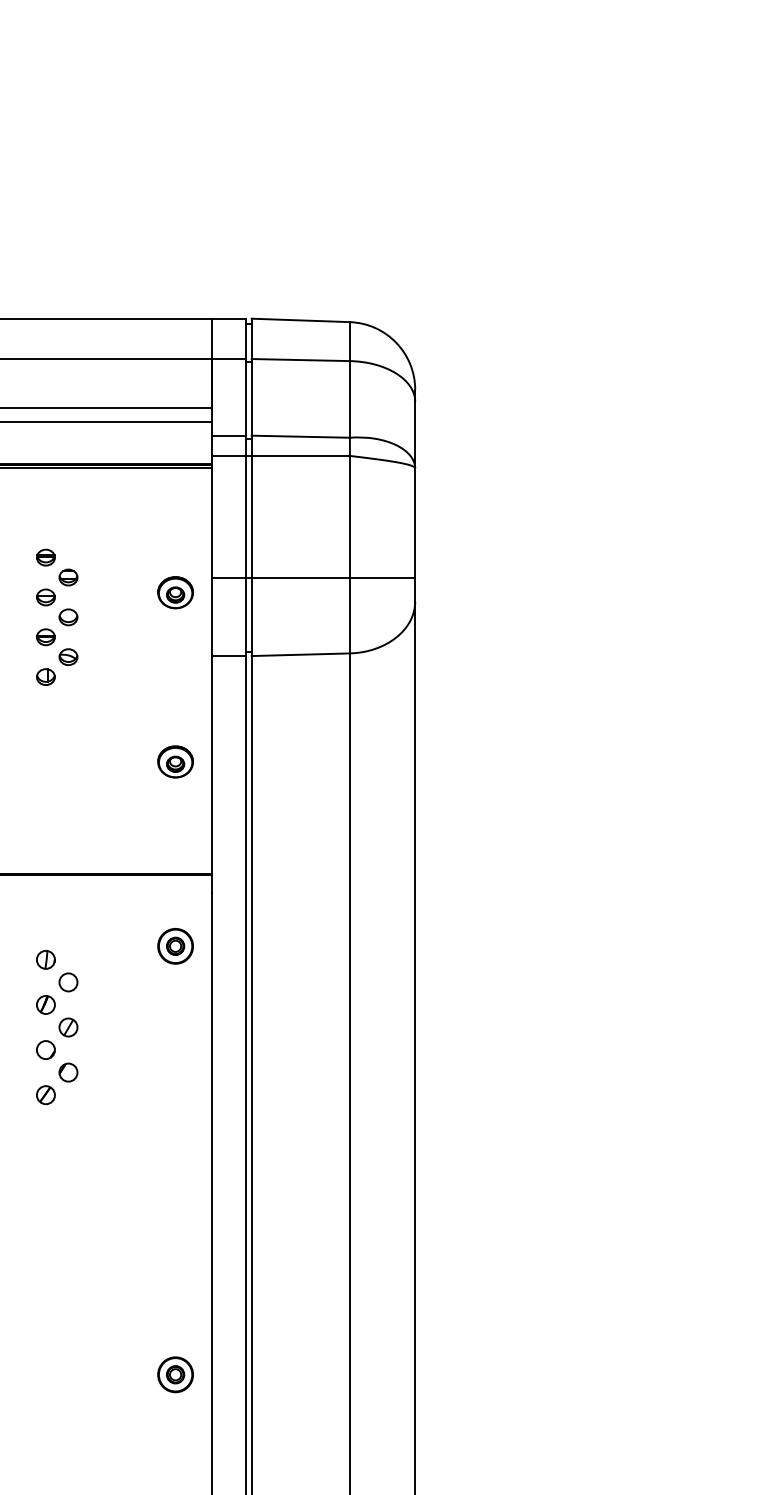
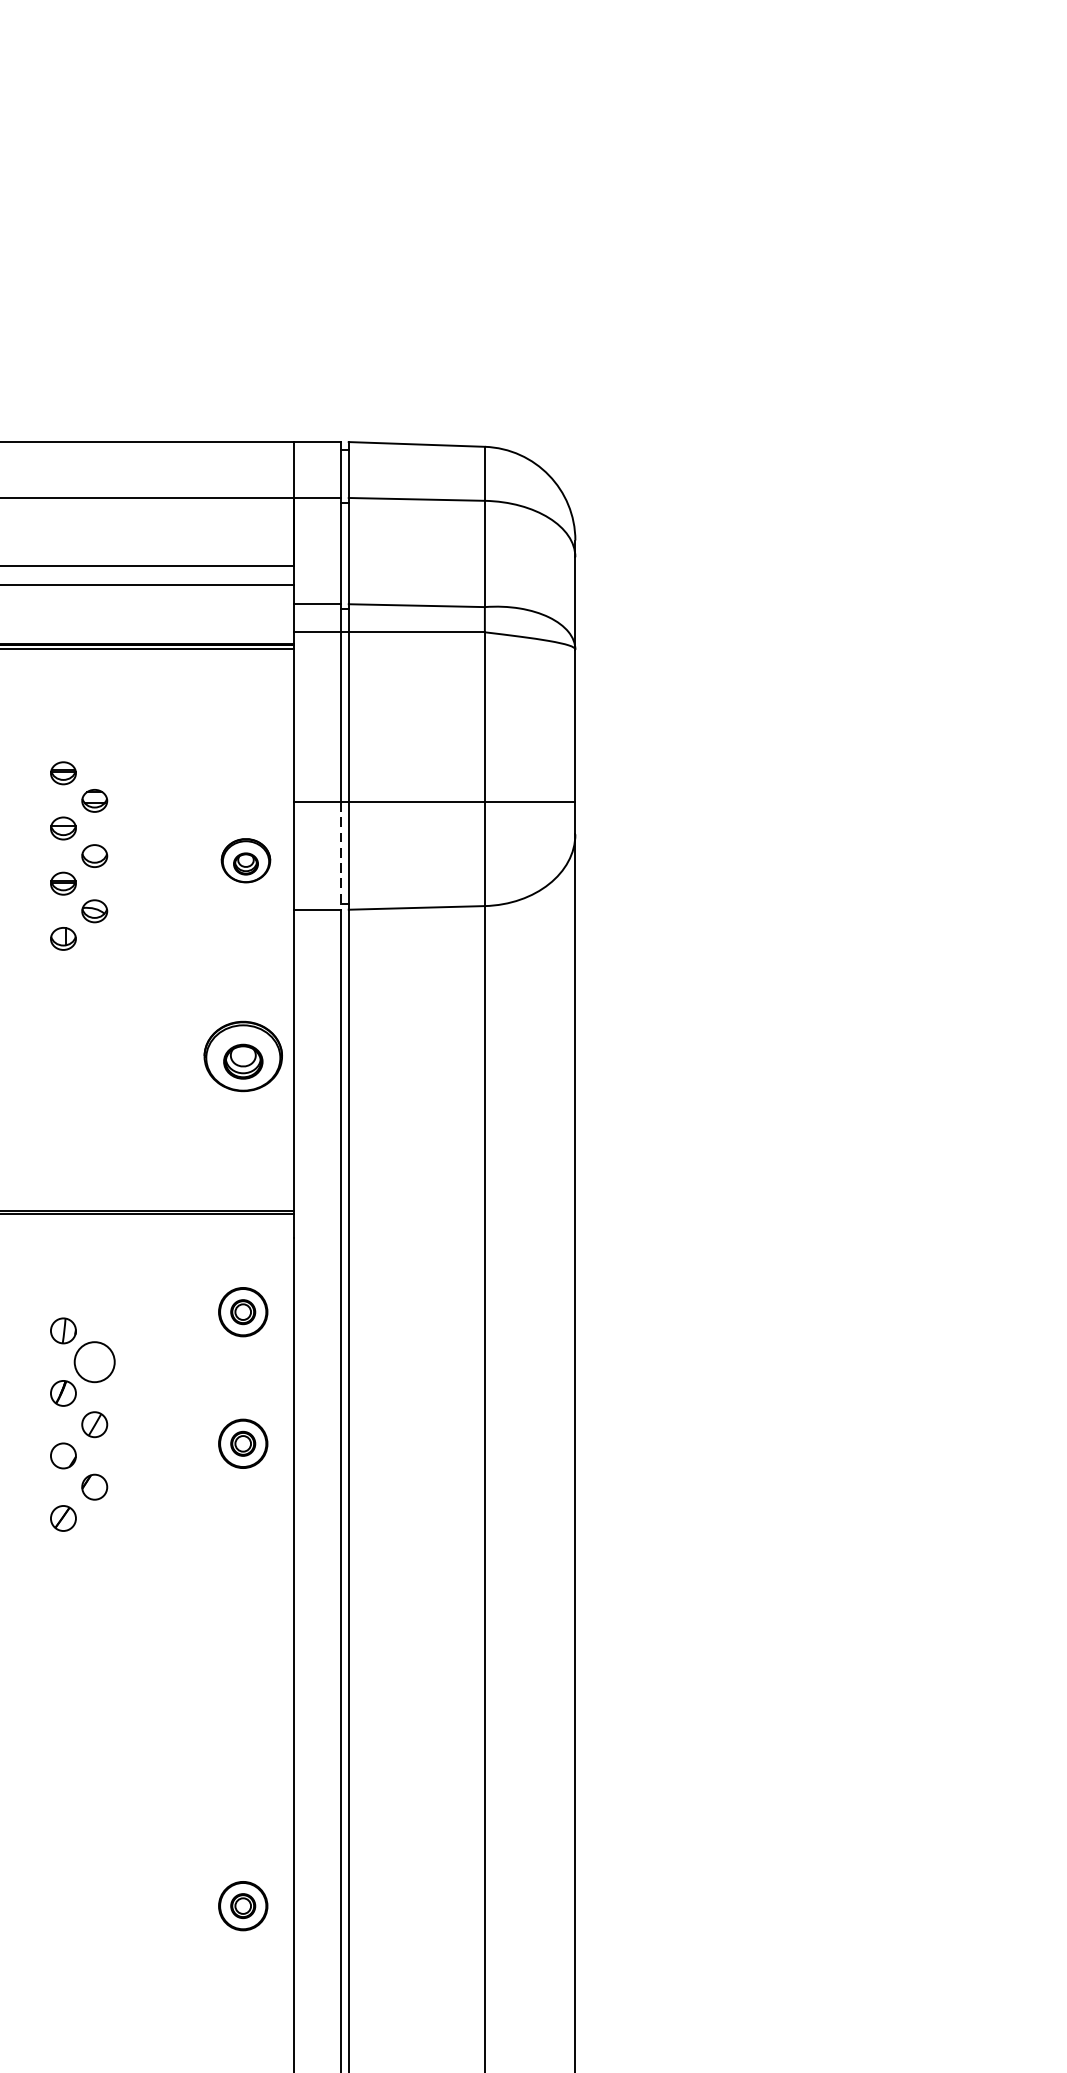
part: (175, 592) -> (245, 860), moved
line: (246, 617) -> (341, 856), solid -> dashed
part: (175, 761) -> (243, 1055), size x1.6
circle: (68, 982) -> (94, 1362), size x1.6
part: (175, 1041) -> (243, 1444), added

